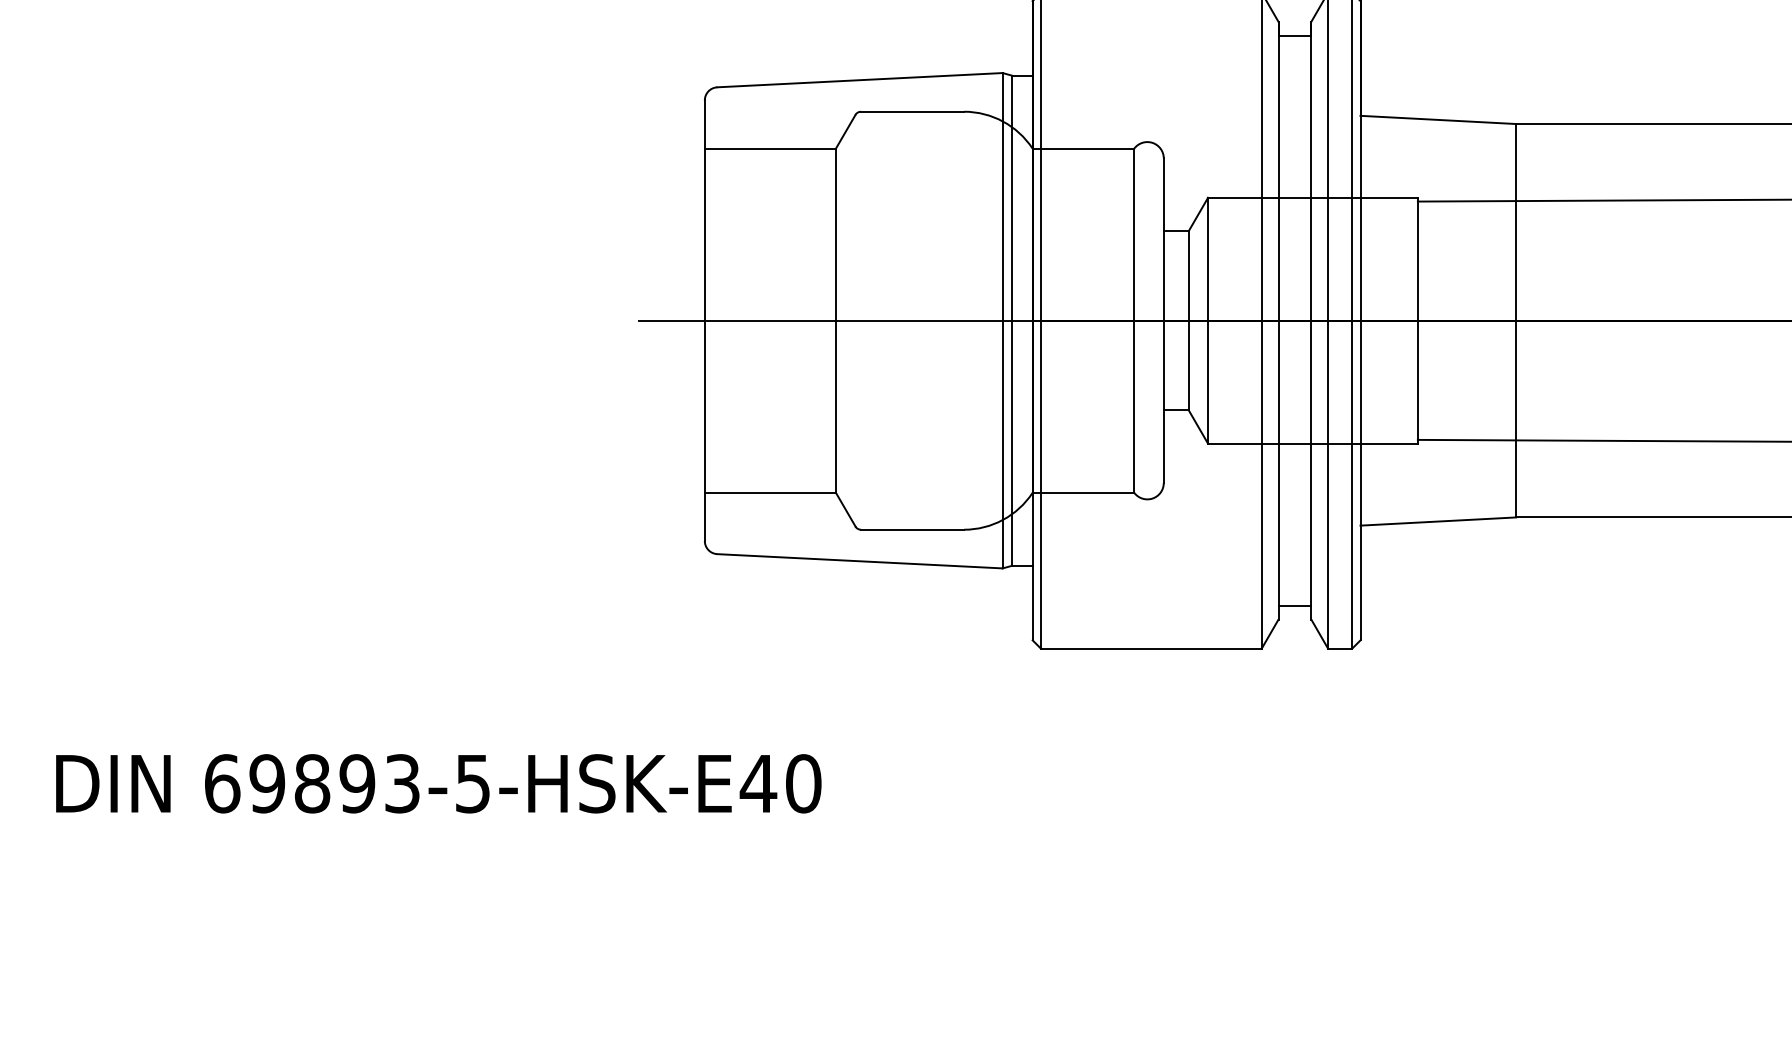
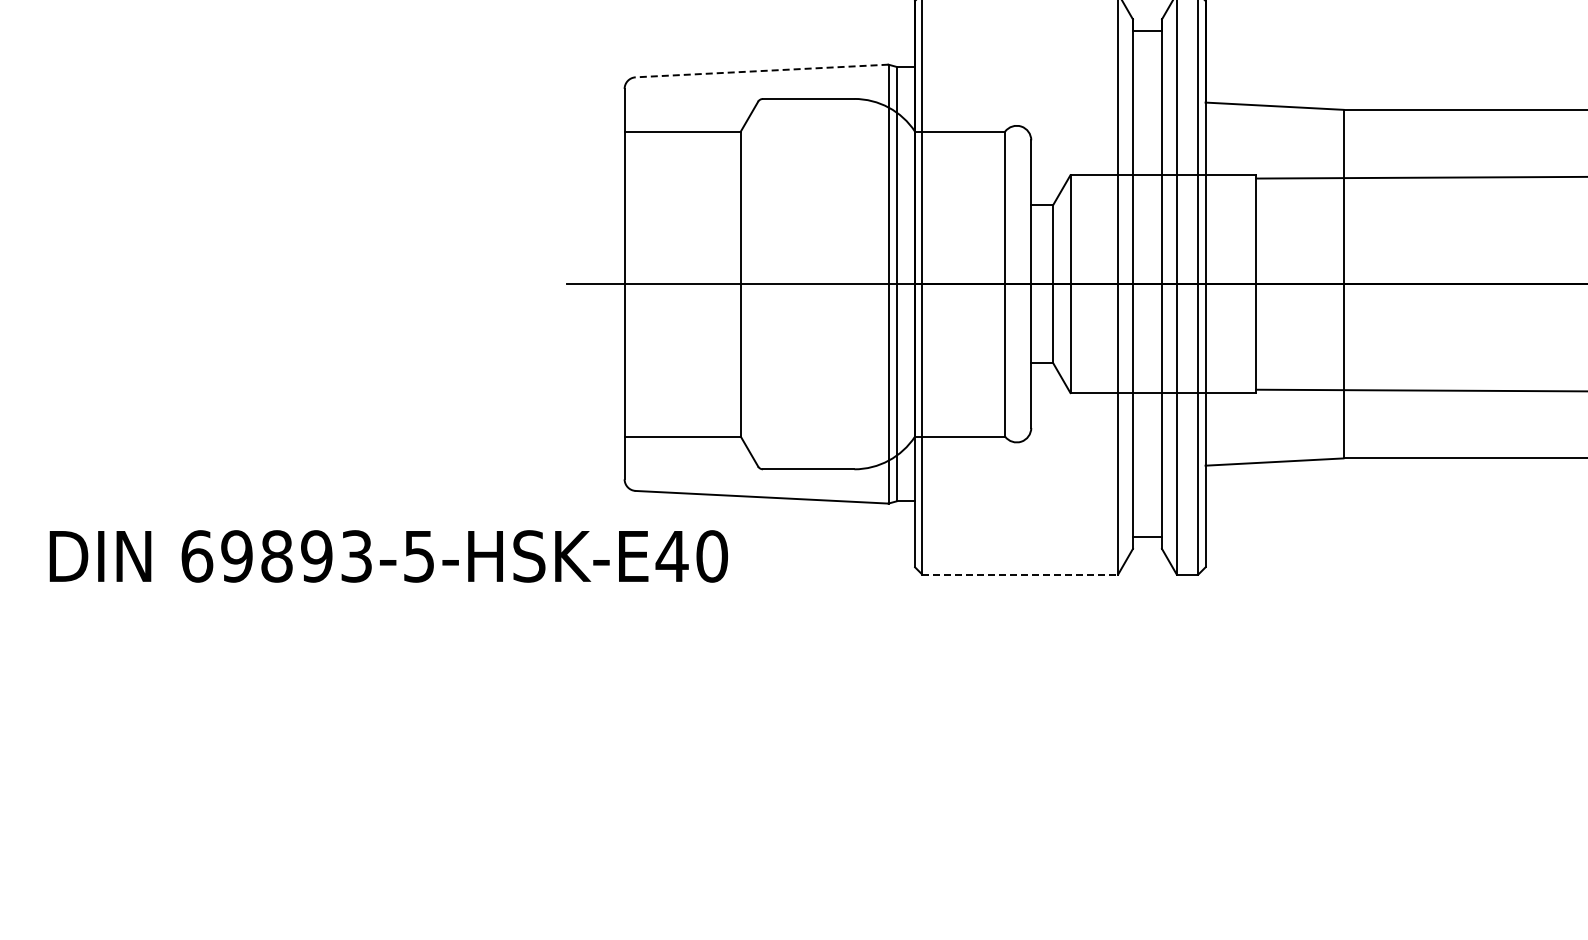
line: (860, 80) -> (762, 71), solid -> dashed
line: (1151, 648) -> (1020, 574), solid -> dashed
text: (438, 783) -> (388, 556), moved

